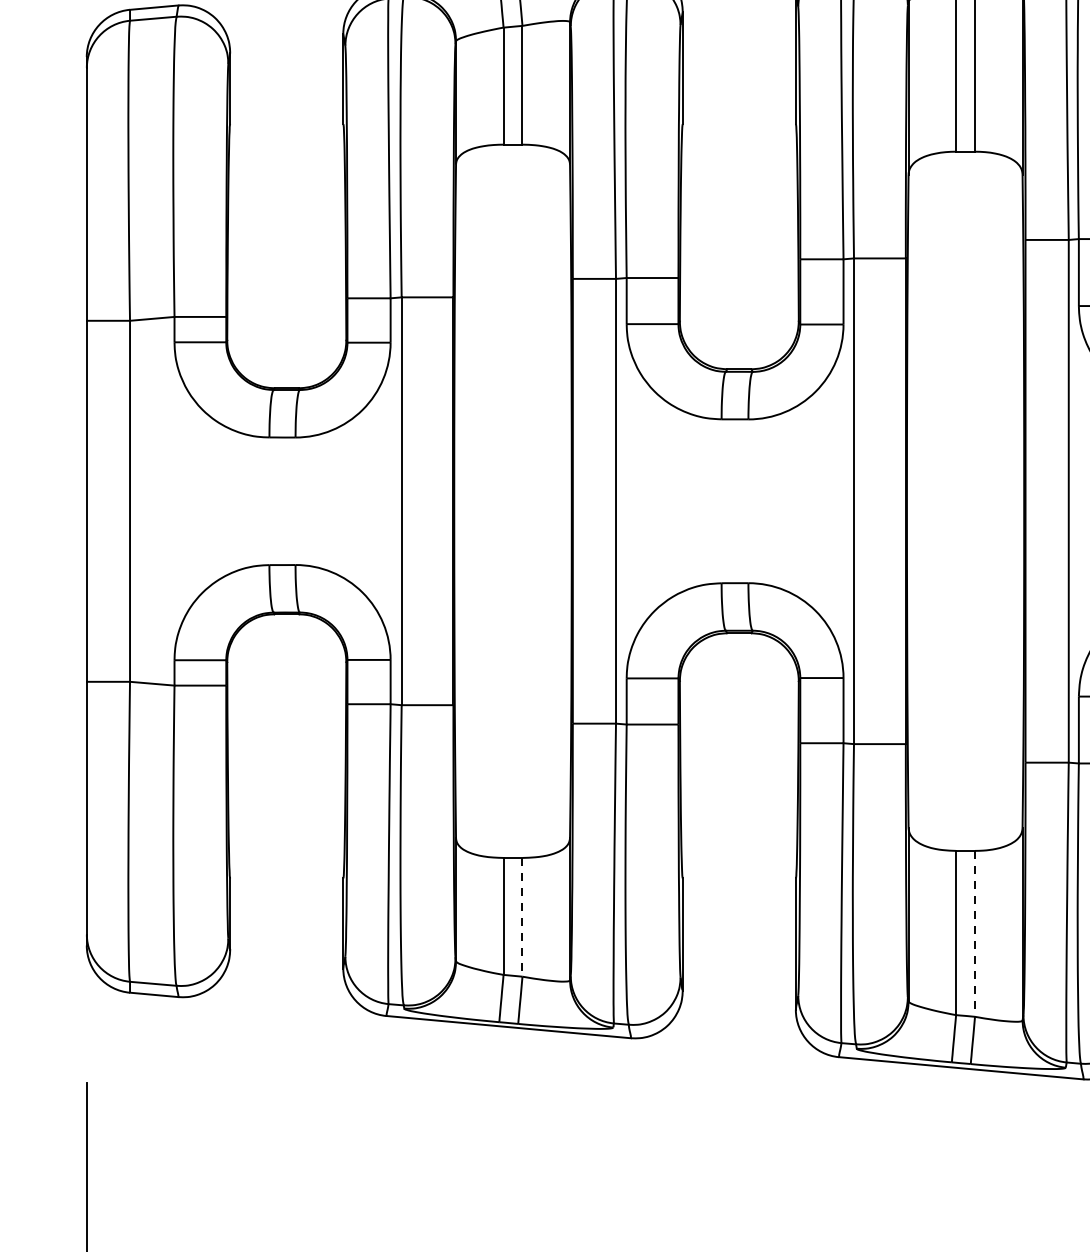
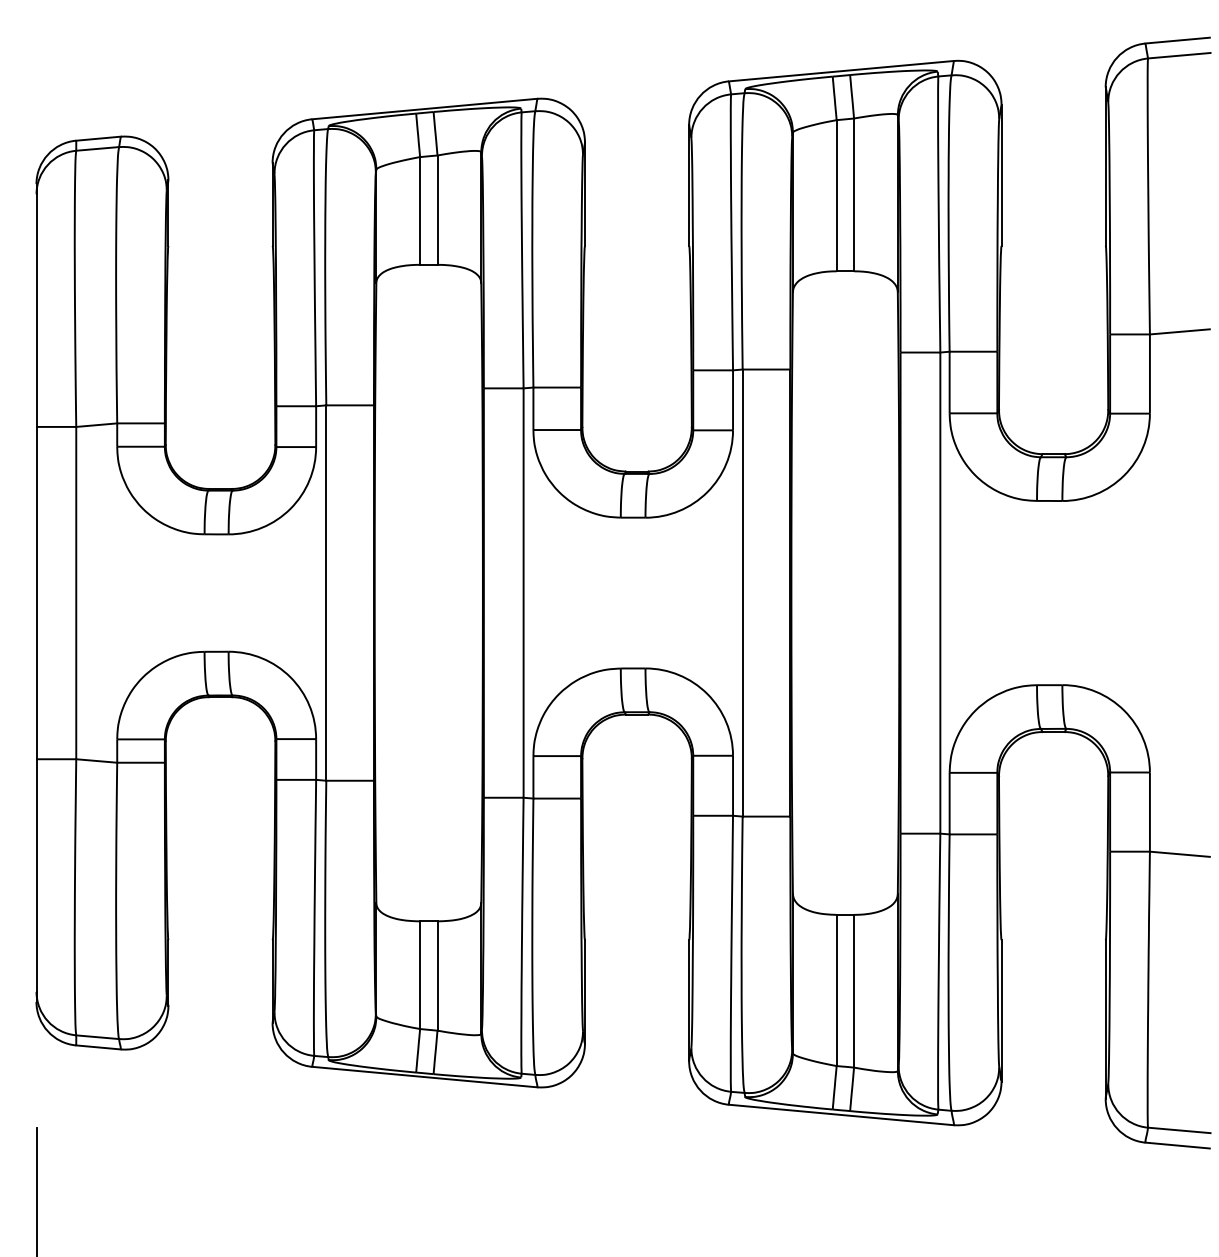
line: (522, 917) -> (437, 976), dashed -> solid
line: (975, 934) -> (854, 991), dashed -> solid

